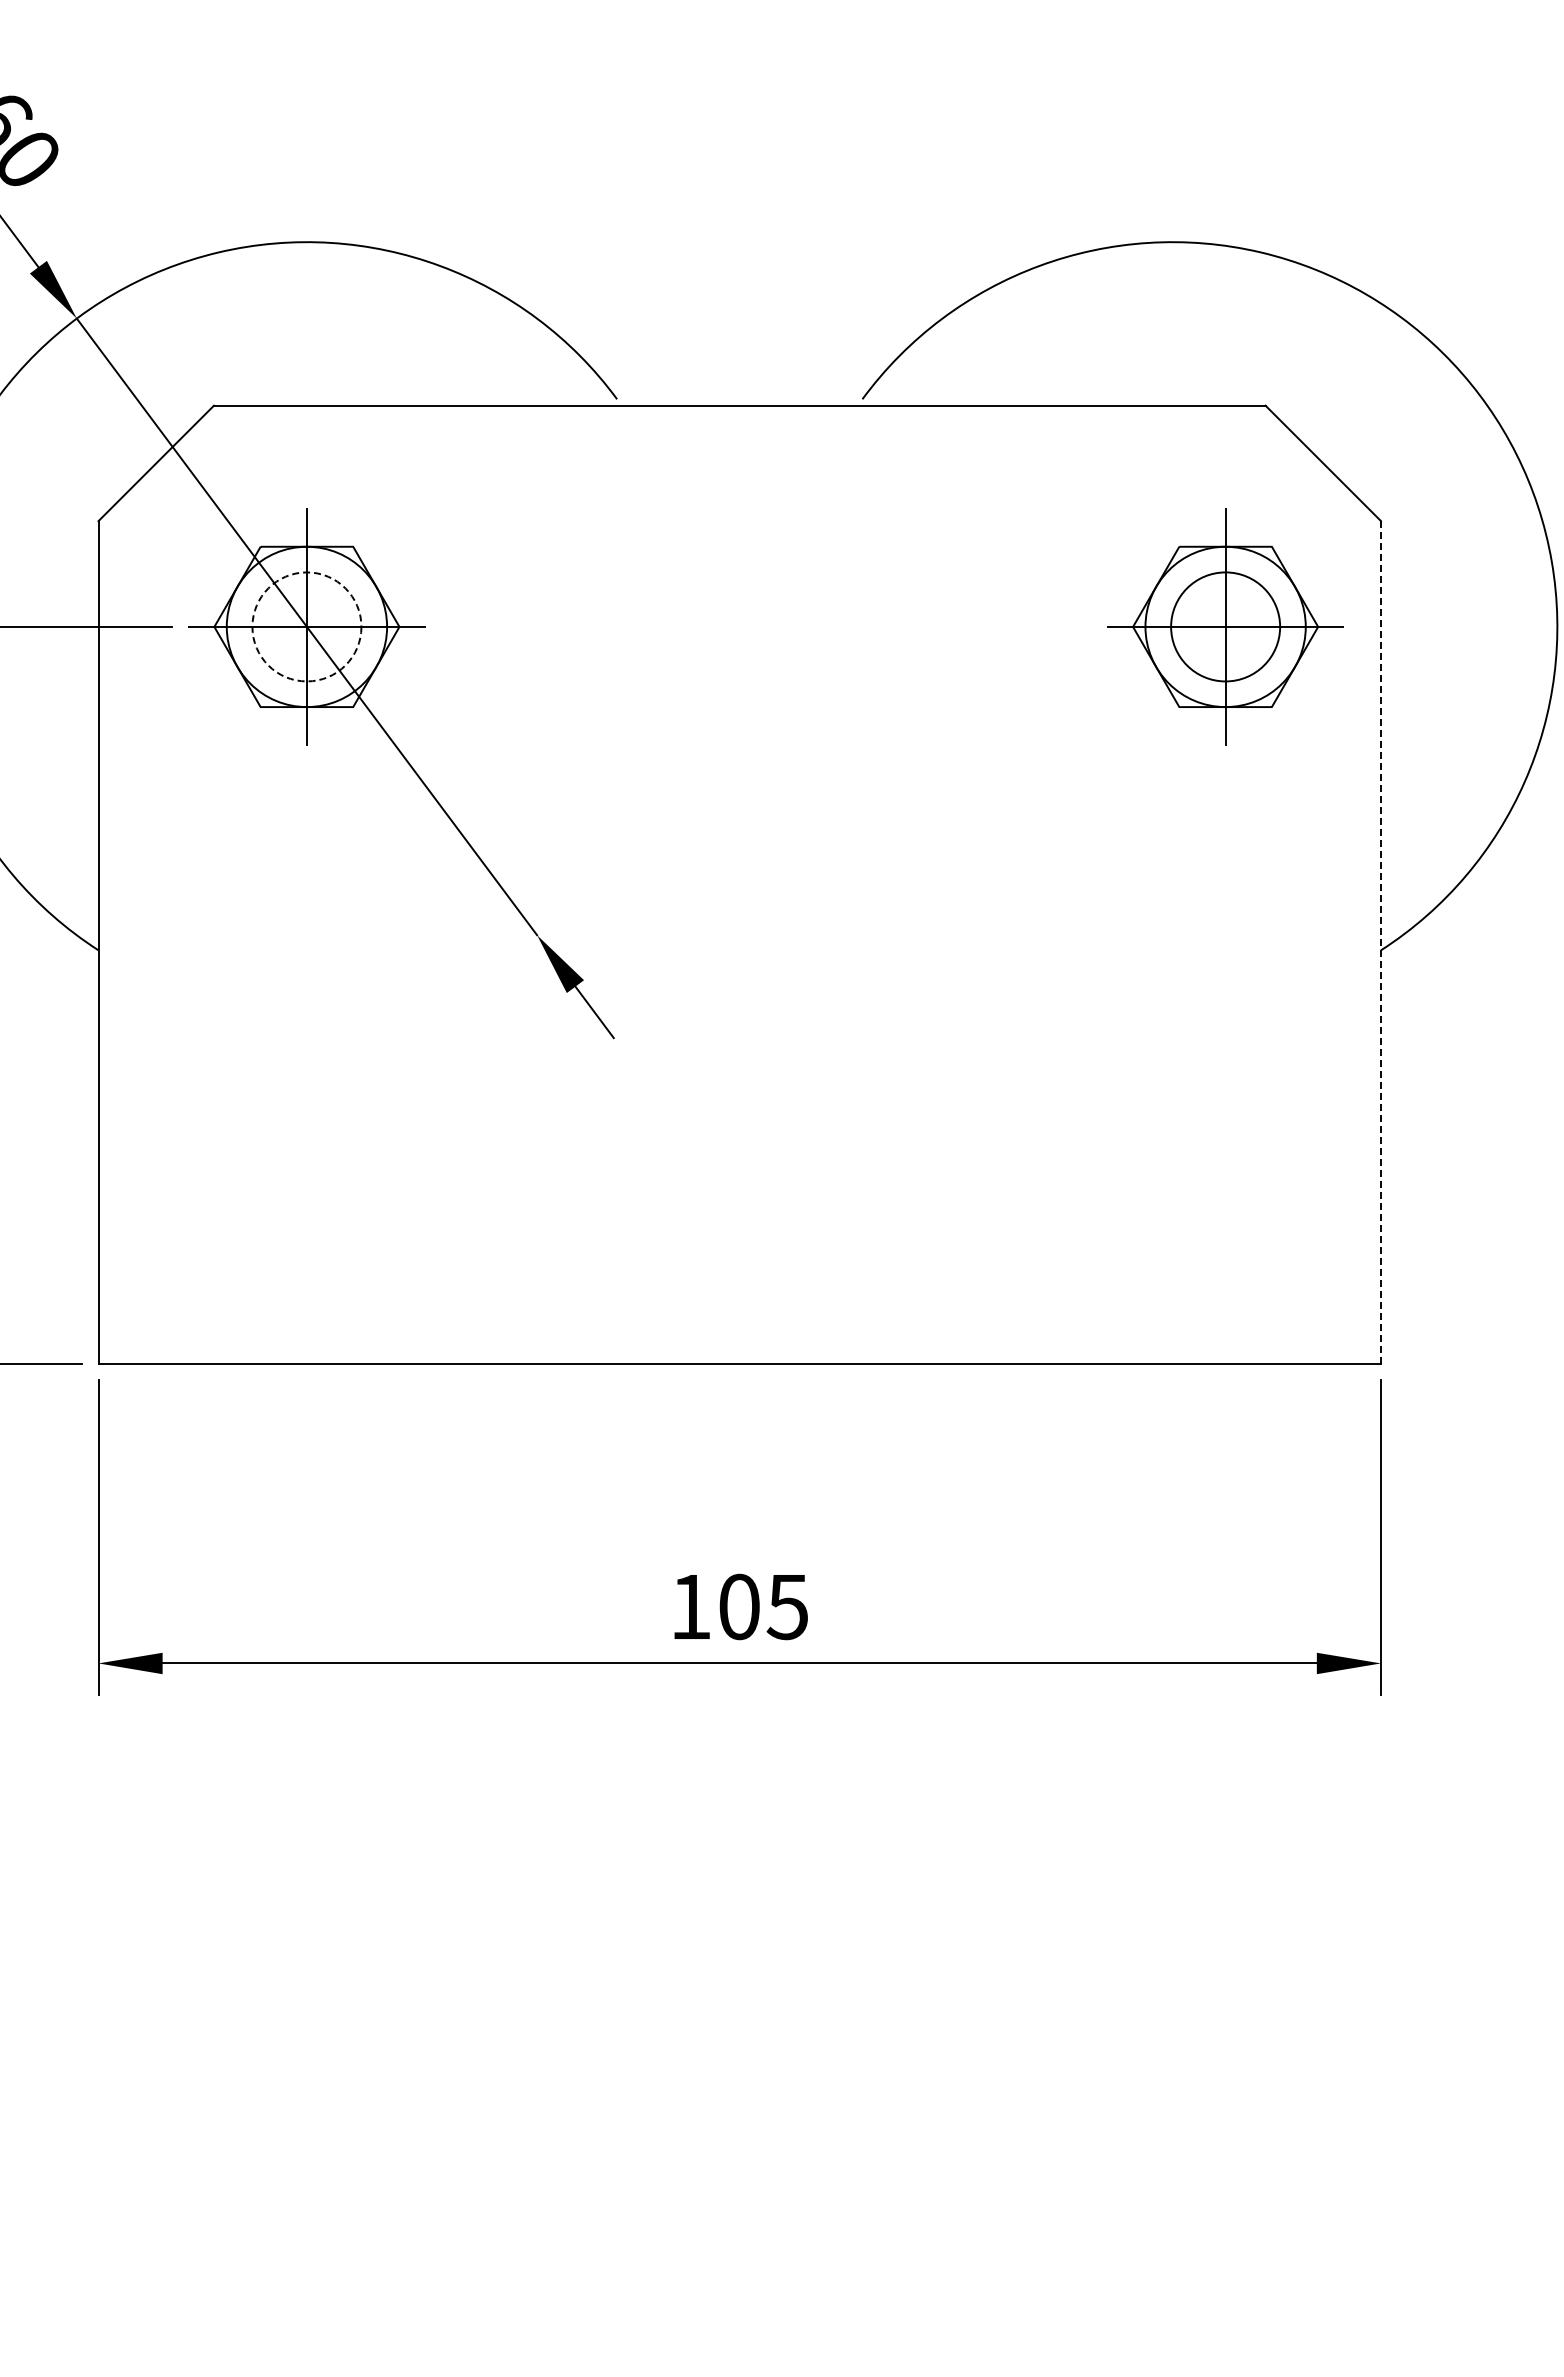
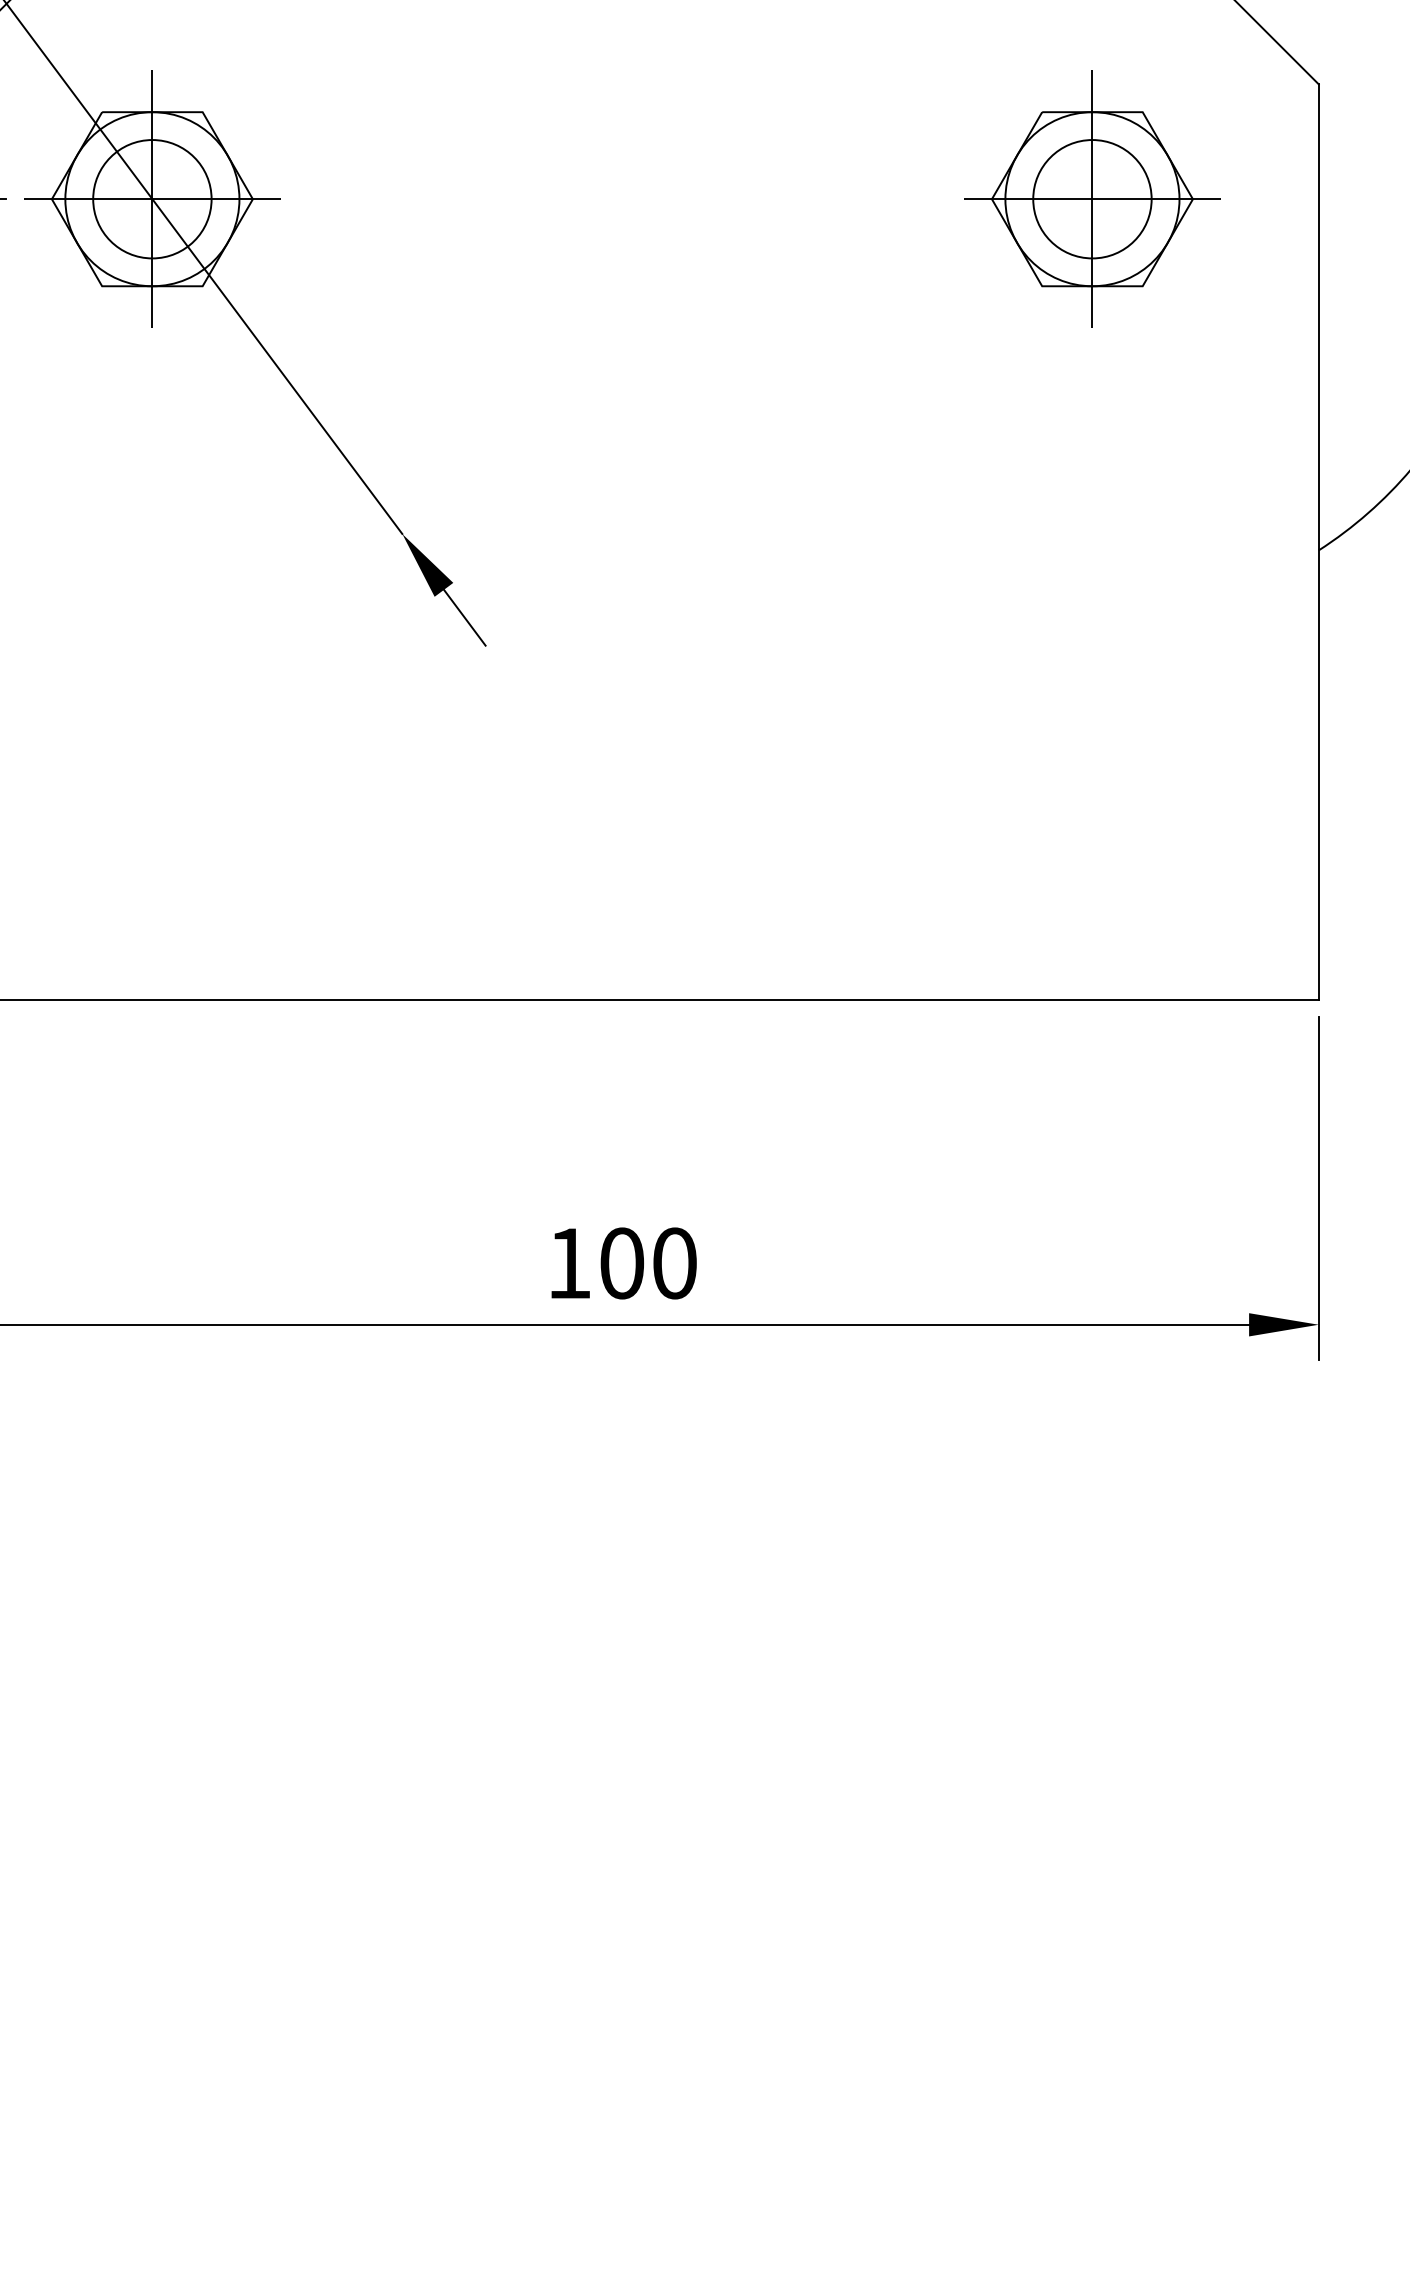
circle: (306, 626) -> (151, 198), dashed -> solid
part: (1225, 626) -> (1092, 198), moved
line: (1381, 942) -> (1319, 541), dashed -> solid
text: (787, 1606) -> (674, 1262), 105 -> 100

